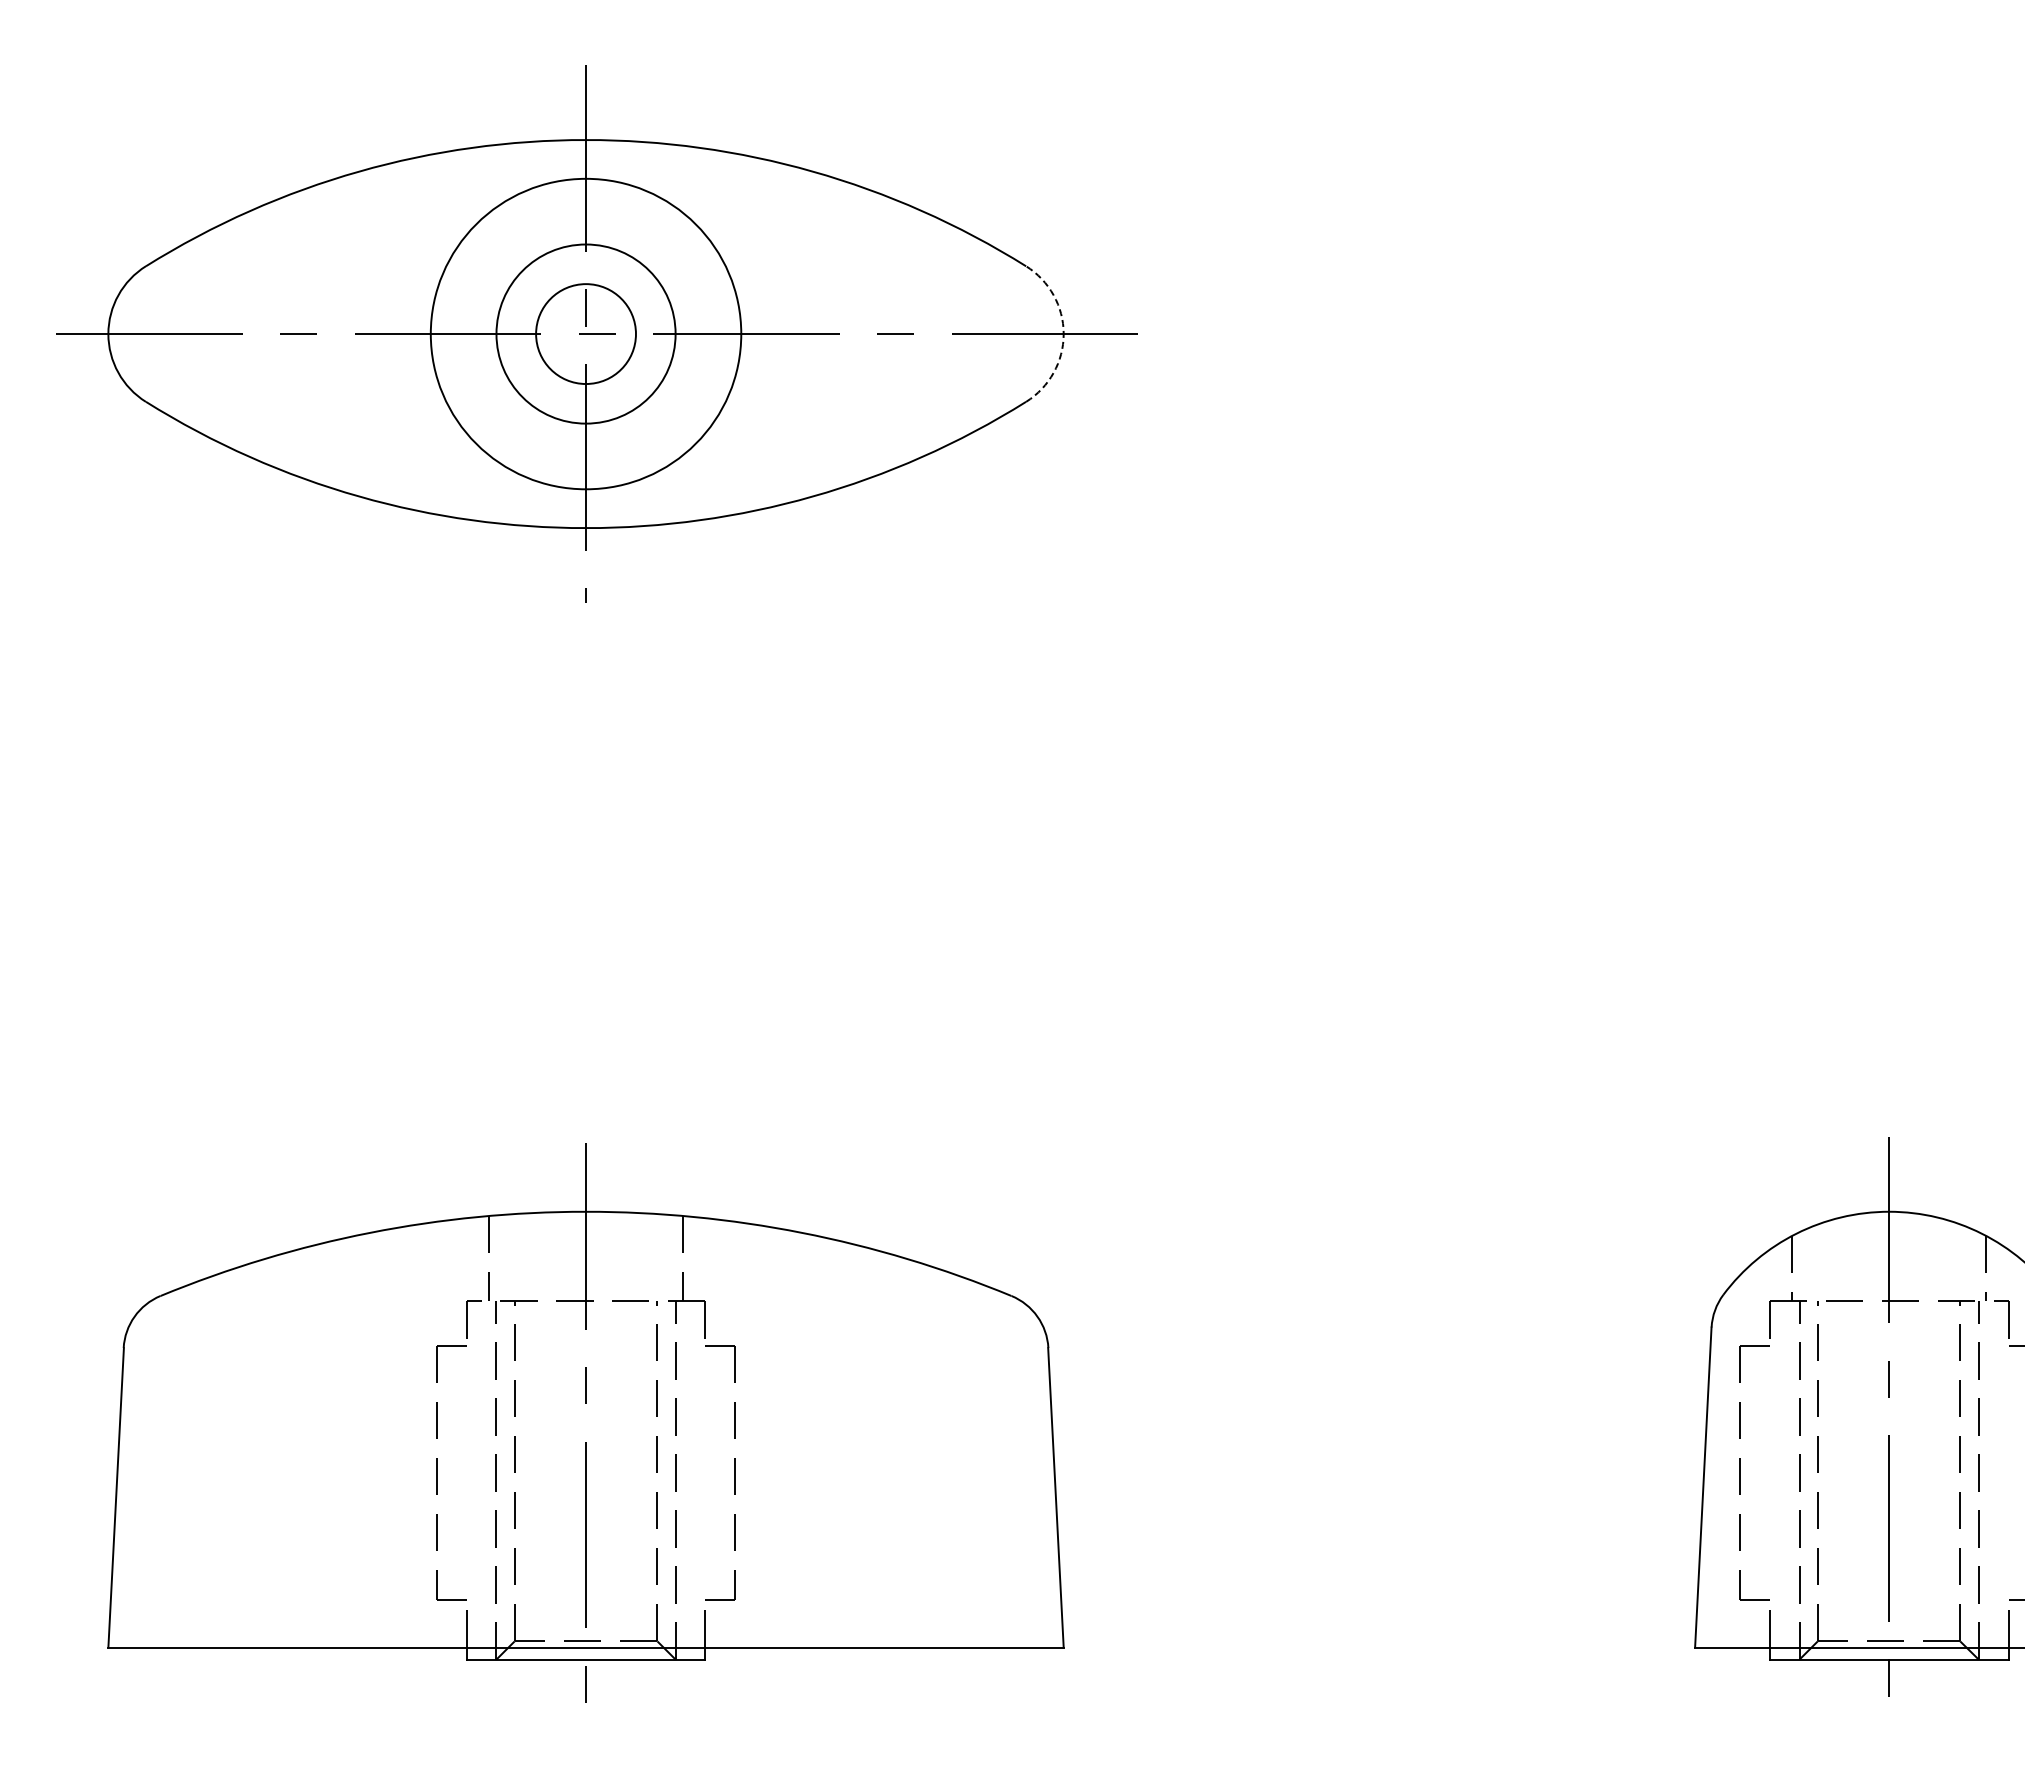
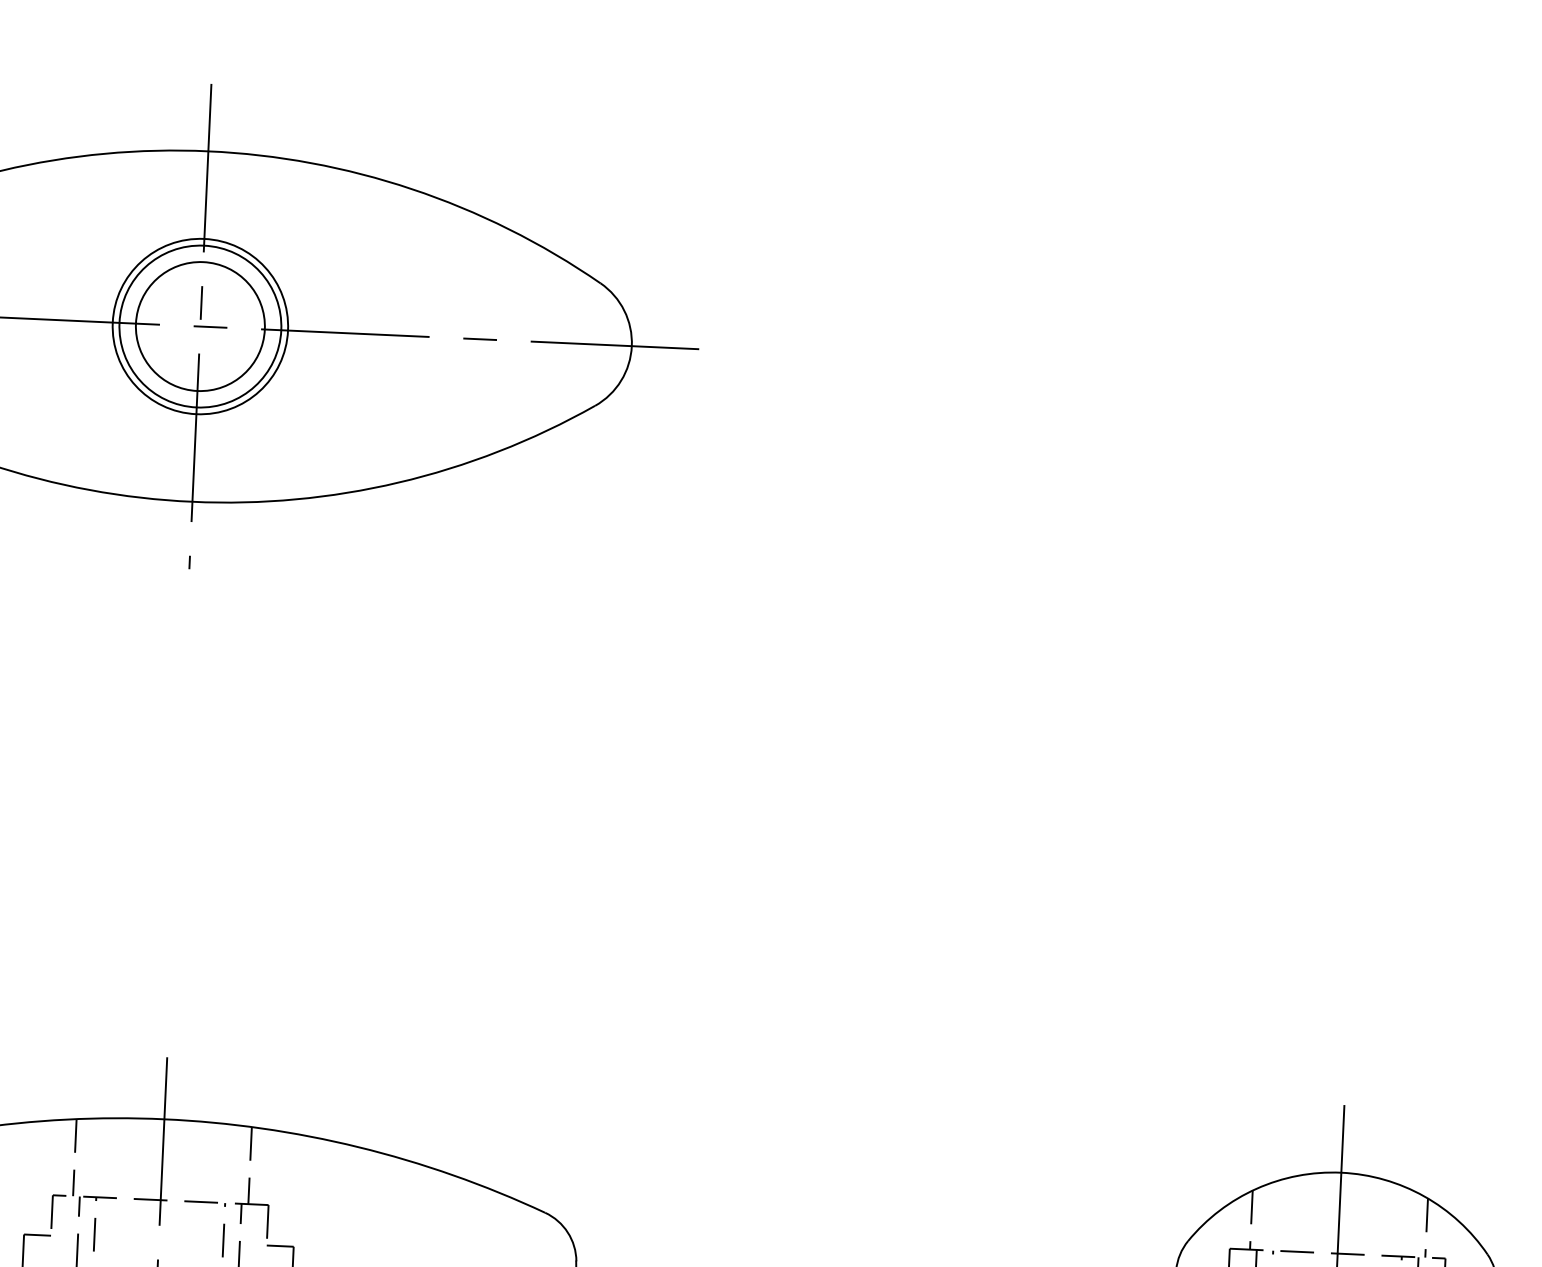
circle: (585, 333) -> (199, 326), size x1.43
arc: (1063, 333) -> (631, 345), dashed -> solid
circle: (586, 334) -> (200, 326), size x0.62

